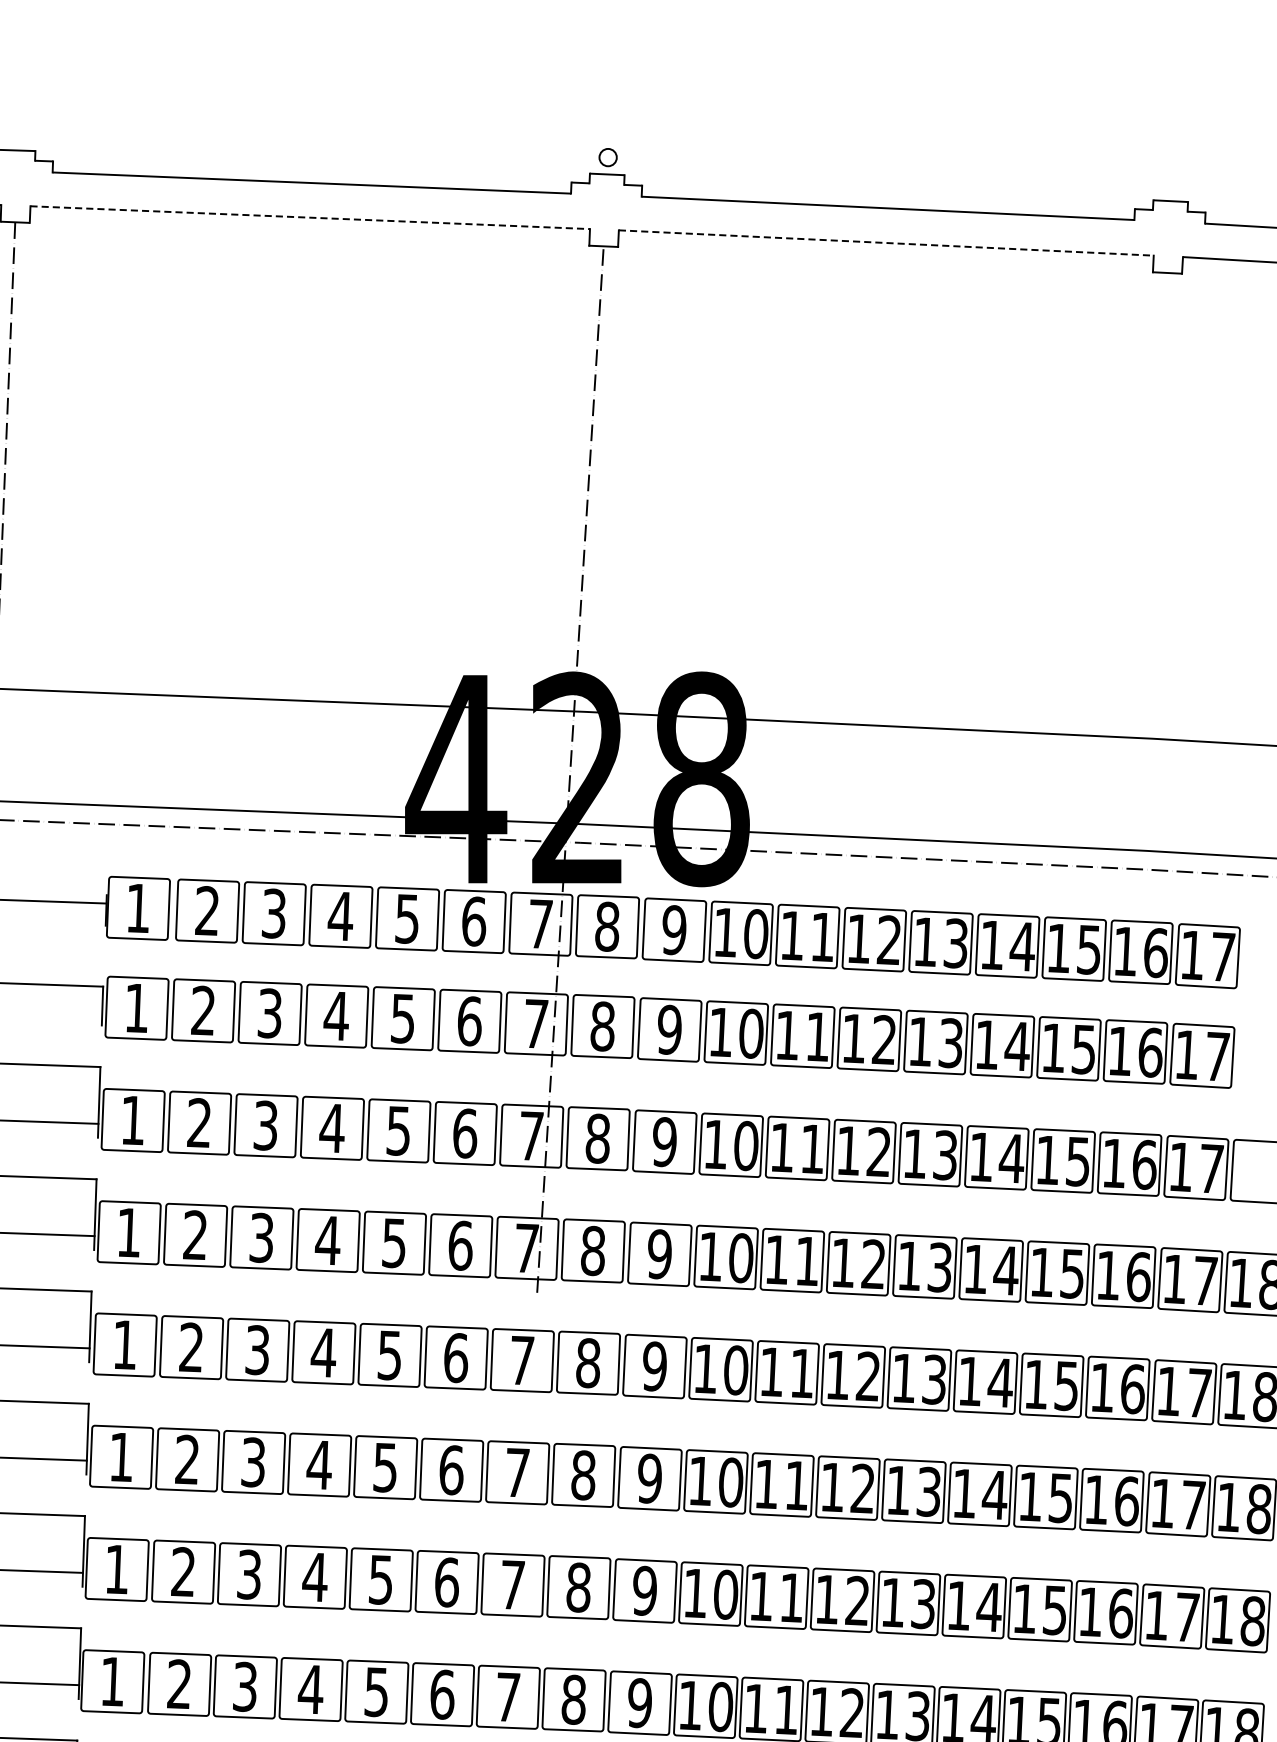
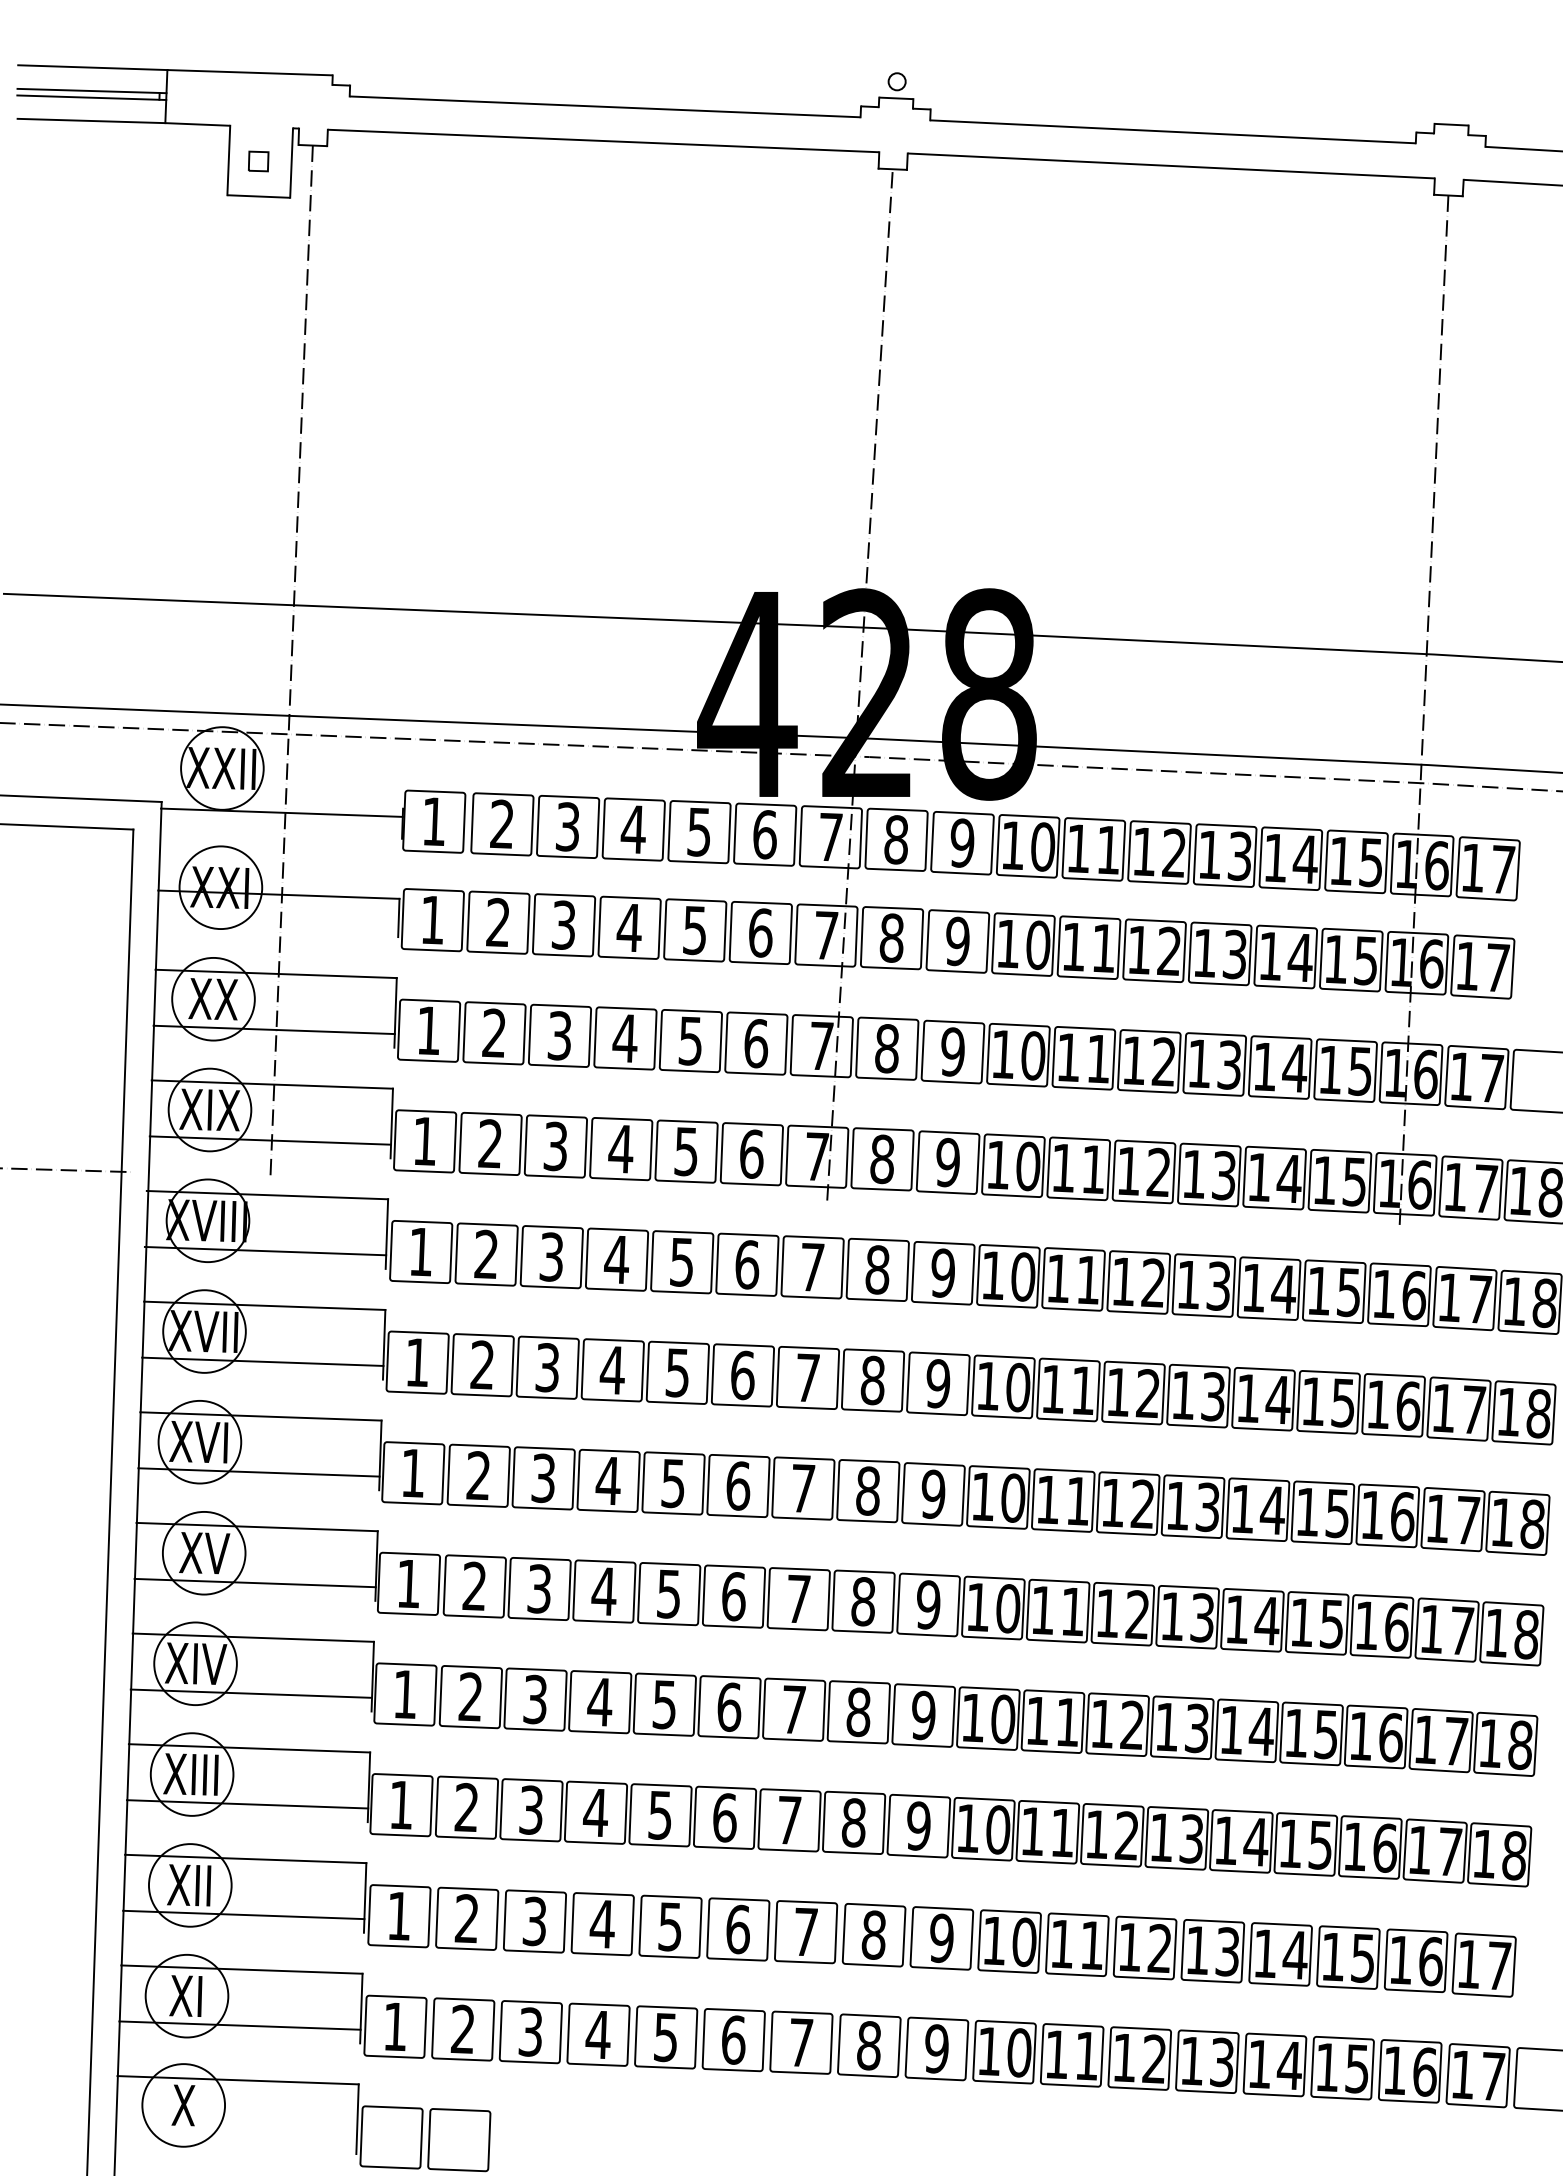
line: (310, 218) -> (603, 141), dashed -> solid
line: (886, 242) -> (1171, 165), dashed -> solid
line: (1142, 796) -> (1423, 711), added

